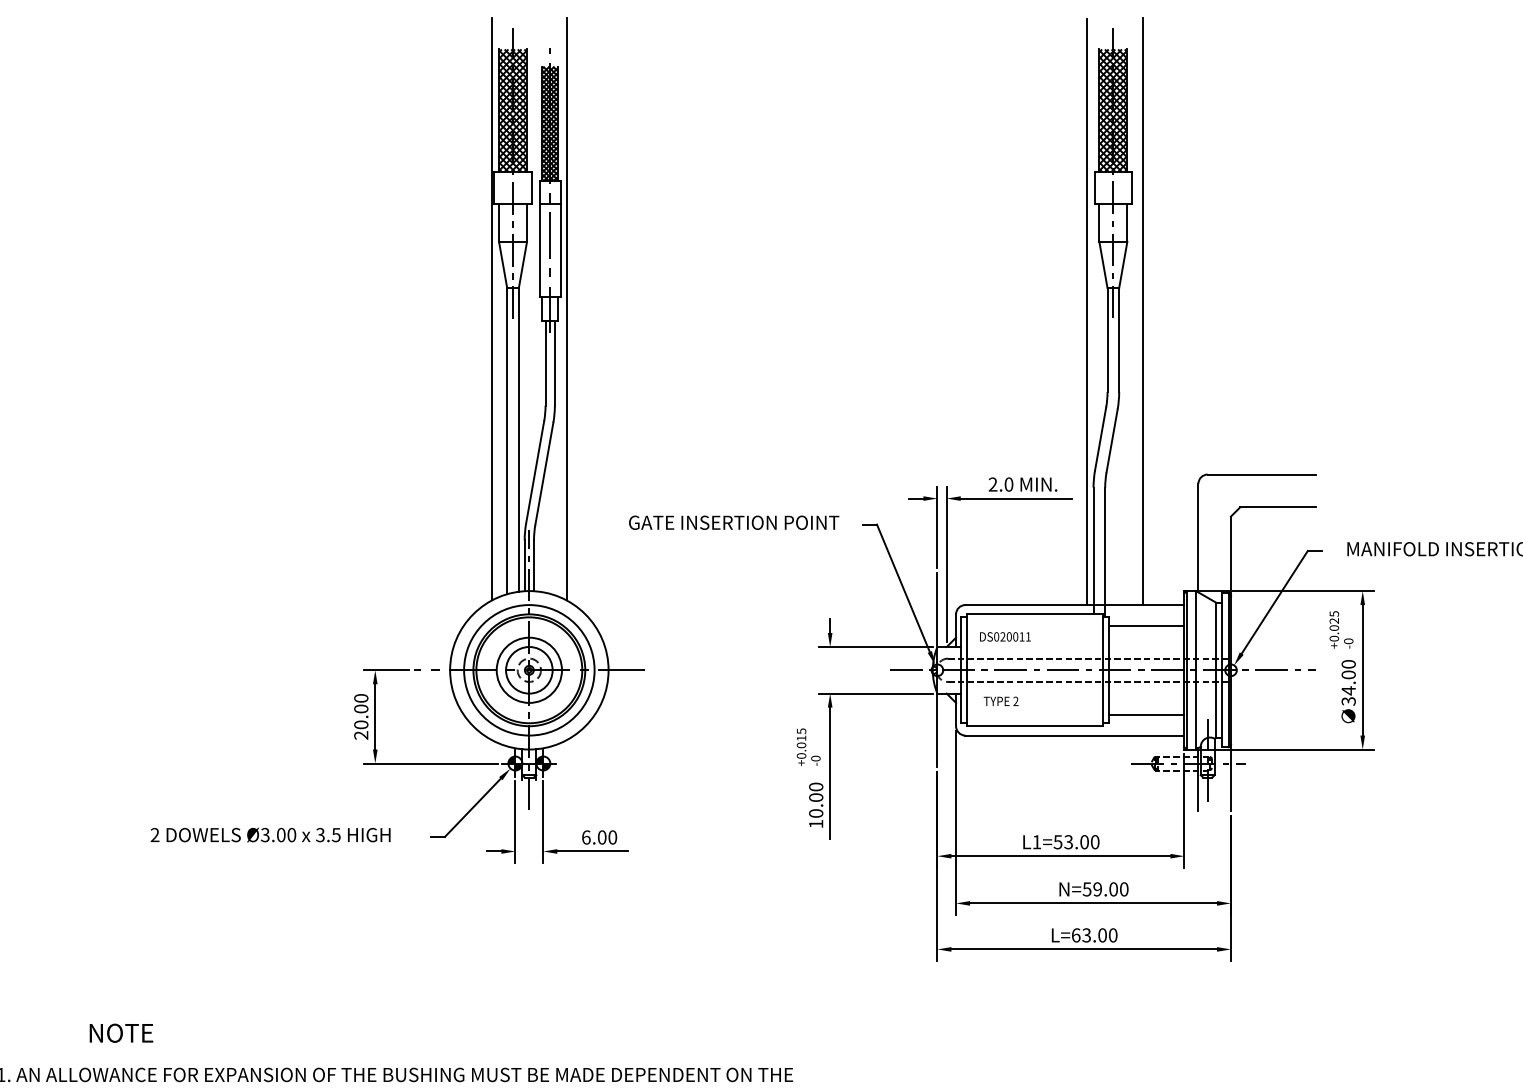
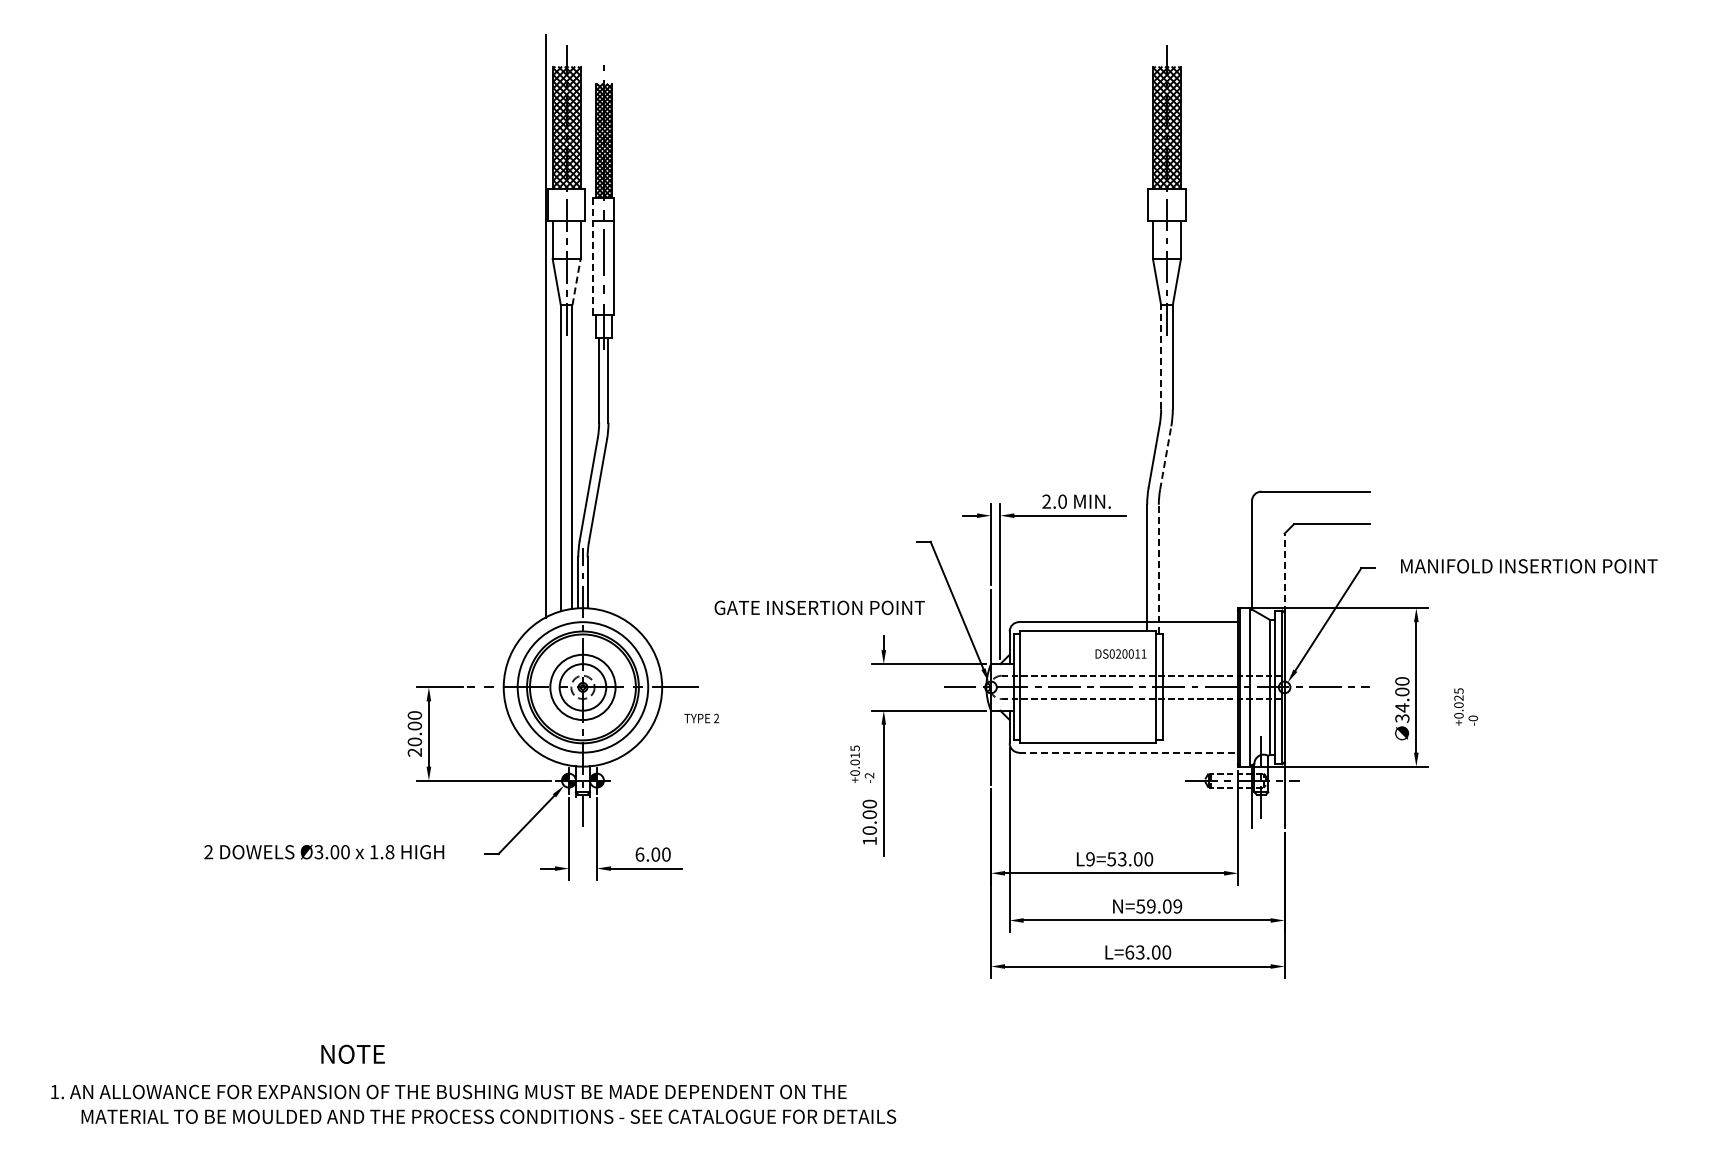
line: (539, 238) -> (593, 255), solid -> dashed
line: (522, 264) -> (576, 281), solid -> dashed
line: (566, 308) -> (620, 325), removed
line: (1086, 311) -> (1140, 328), removed
line: (1142, 311) -> (1196, 328), removed
line: (1107, 340) -> (1161, 357), solid -> dashed
line: (1111, 440) -> (1165, 457), solid -> dashed
text: (733, 522) -> (819, 607), moved
line: (1104, 552) -> (1158, 569), solid -> dashed
line: (1230, 556) -> (1284, 573), solid -> dashed
line: (1146, 626) -> (1200, 643), removed
text: (1341, 629) -> (1466, 706), moved
text: (1004, 636) -> (1120, 653), moved
text: (1000, 701) -> (701, 718), moved
line: (1146, 714) -> (1200, 731), removed
line: (1074, 735) -> (1128, 752), solid -> dashed
text: (815, 758) -> (869, 775), -0 -> -2
text: (327, 835) -> (381, 852), 3.5 -> 1.8
text: (1036, 842) -> (1090, 859), L1=53.00 -> L9=53.00
text: (1123, 889) -> (1177, 906), N=59.00 -> N=59.09
text: (120, 1032) -> (352, 1053), moved

